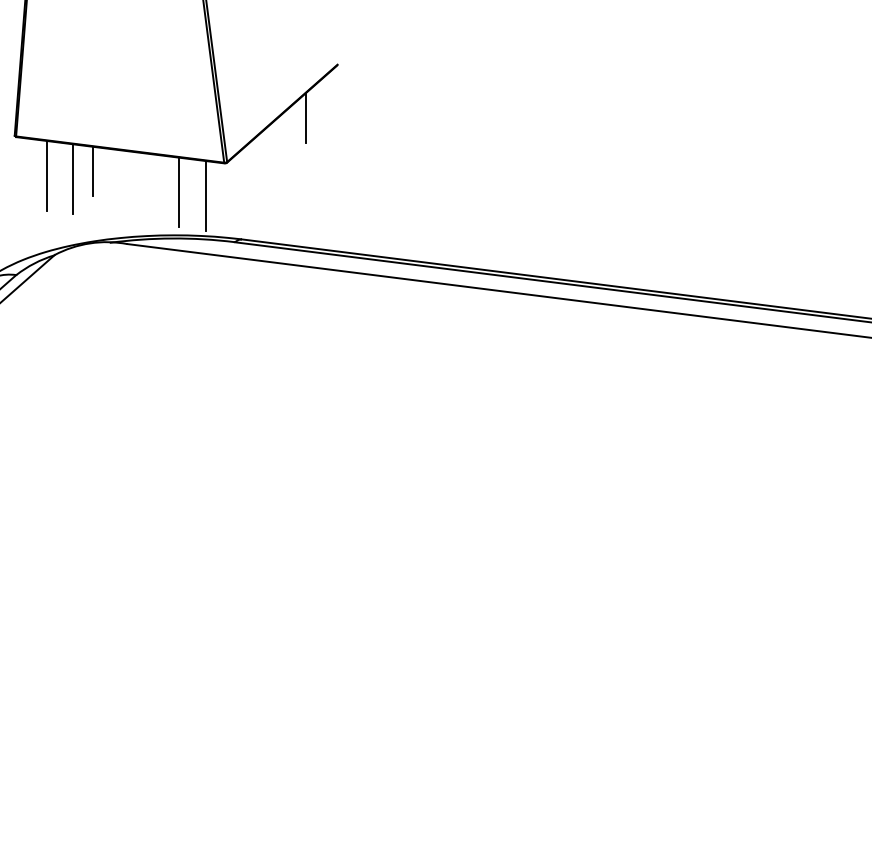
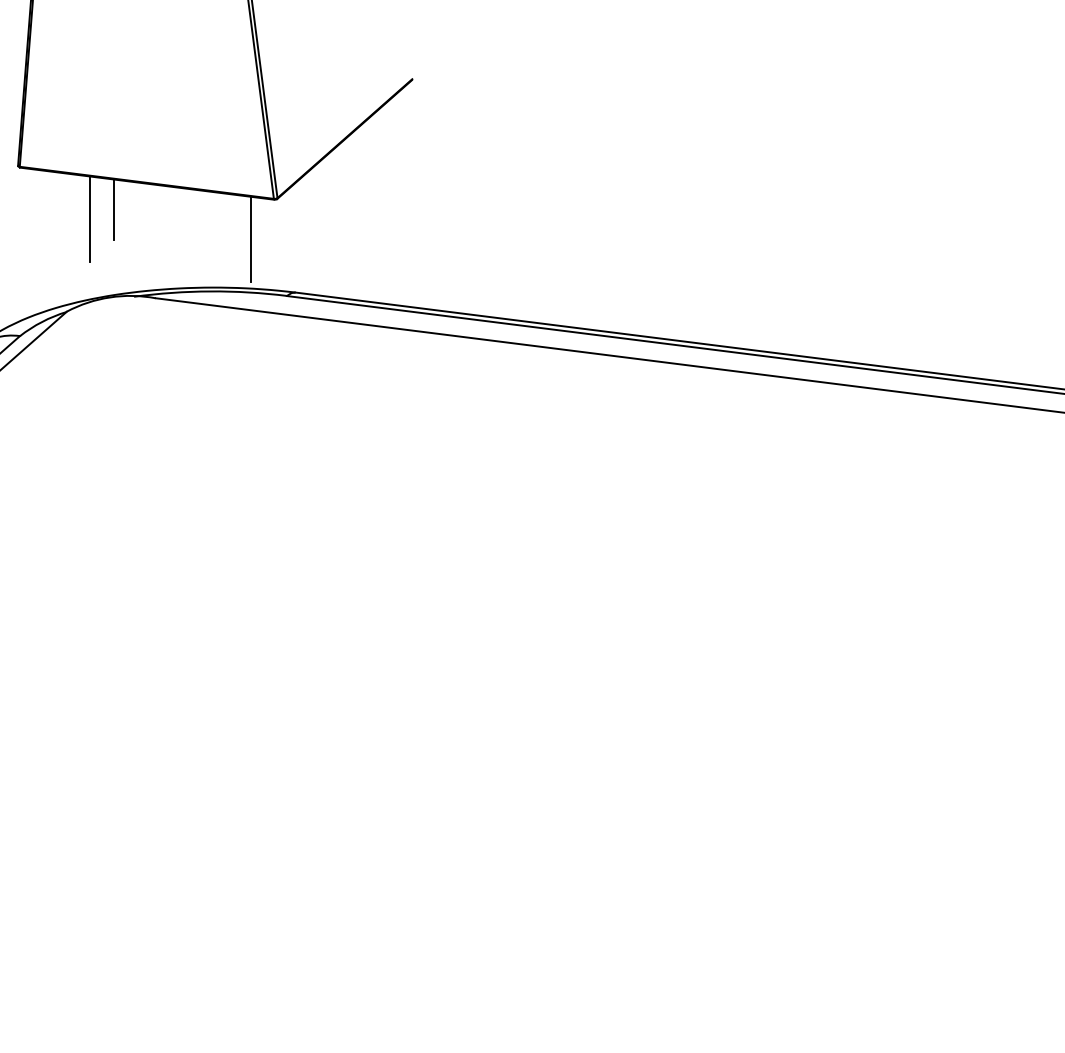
line: (305, 117) -> (373, 143), removed
line: (46, 175) -> (56, 214), removed
line: (179, 192) -> (219, 235), removed

